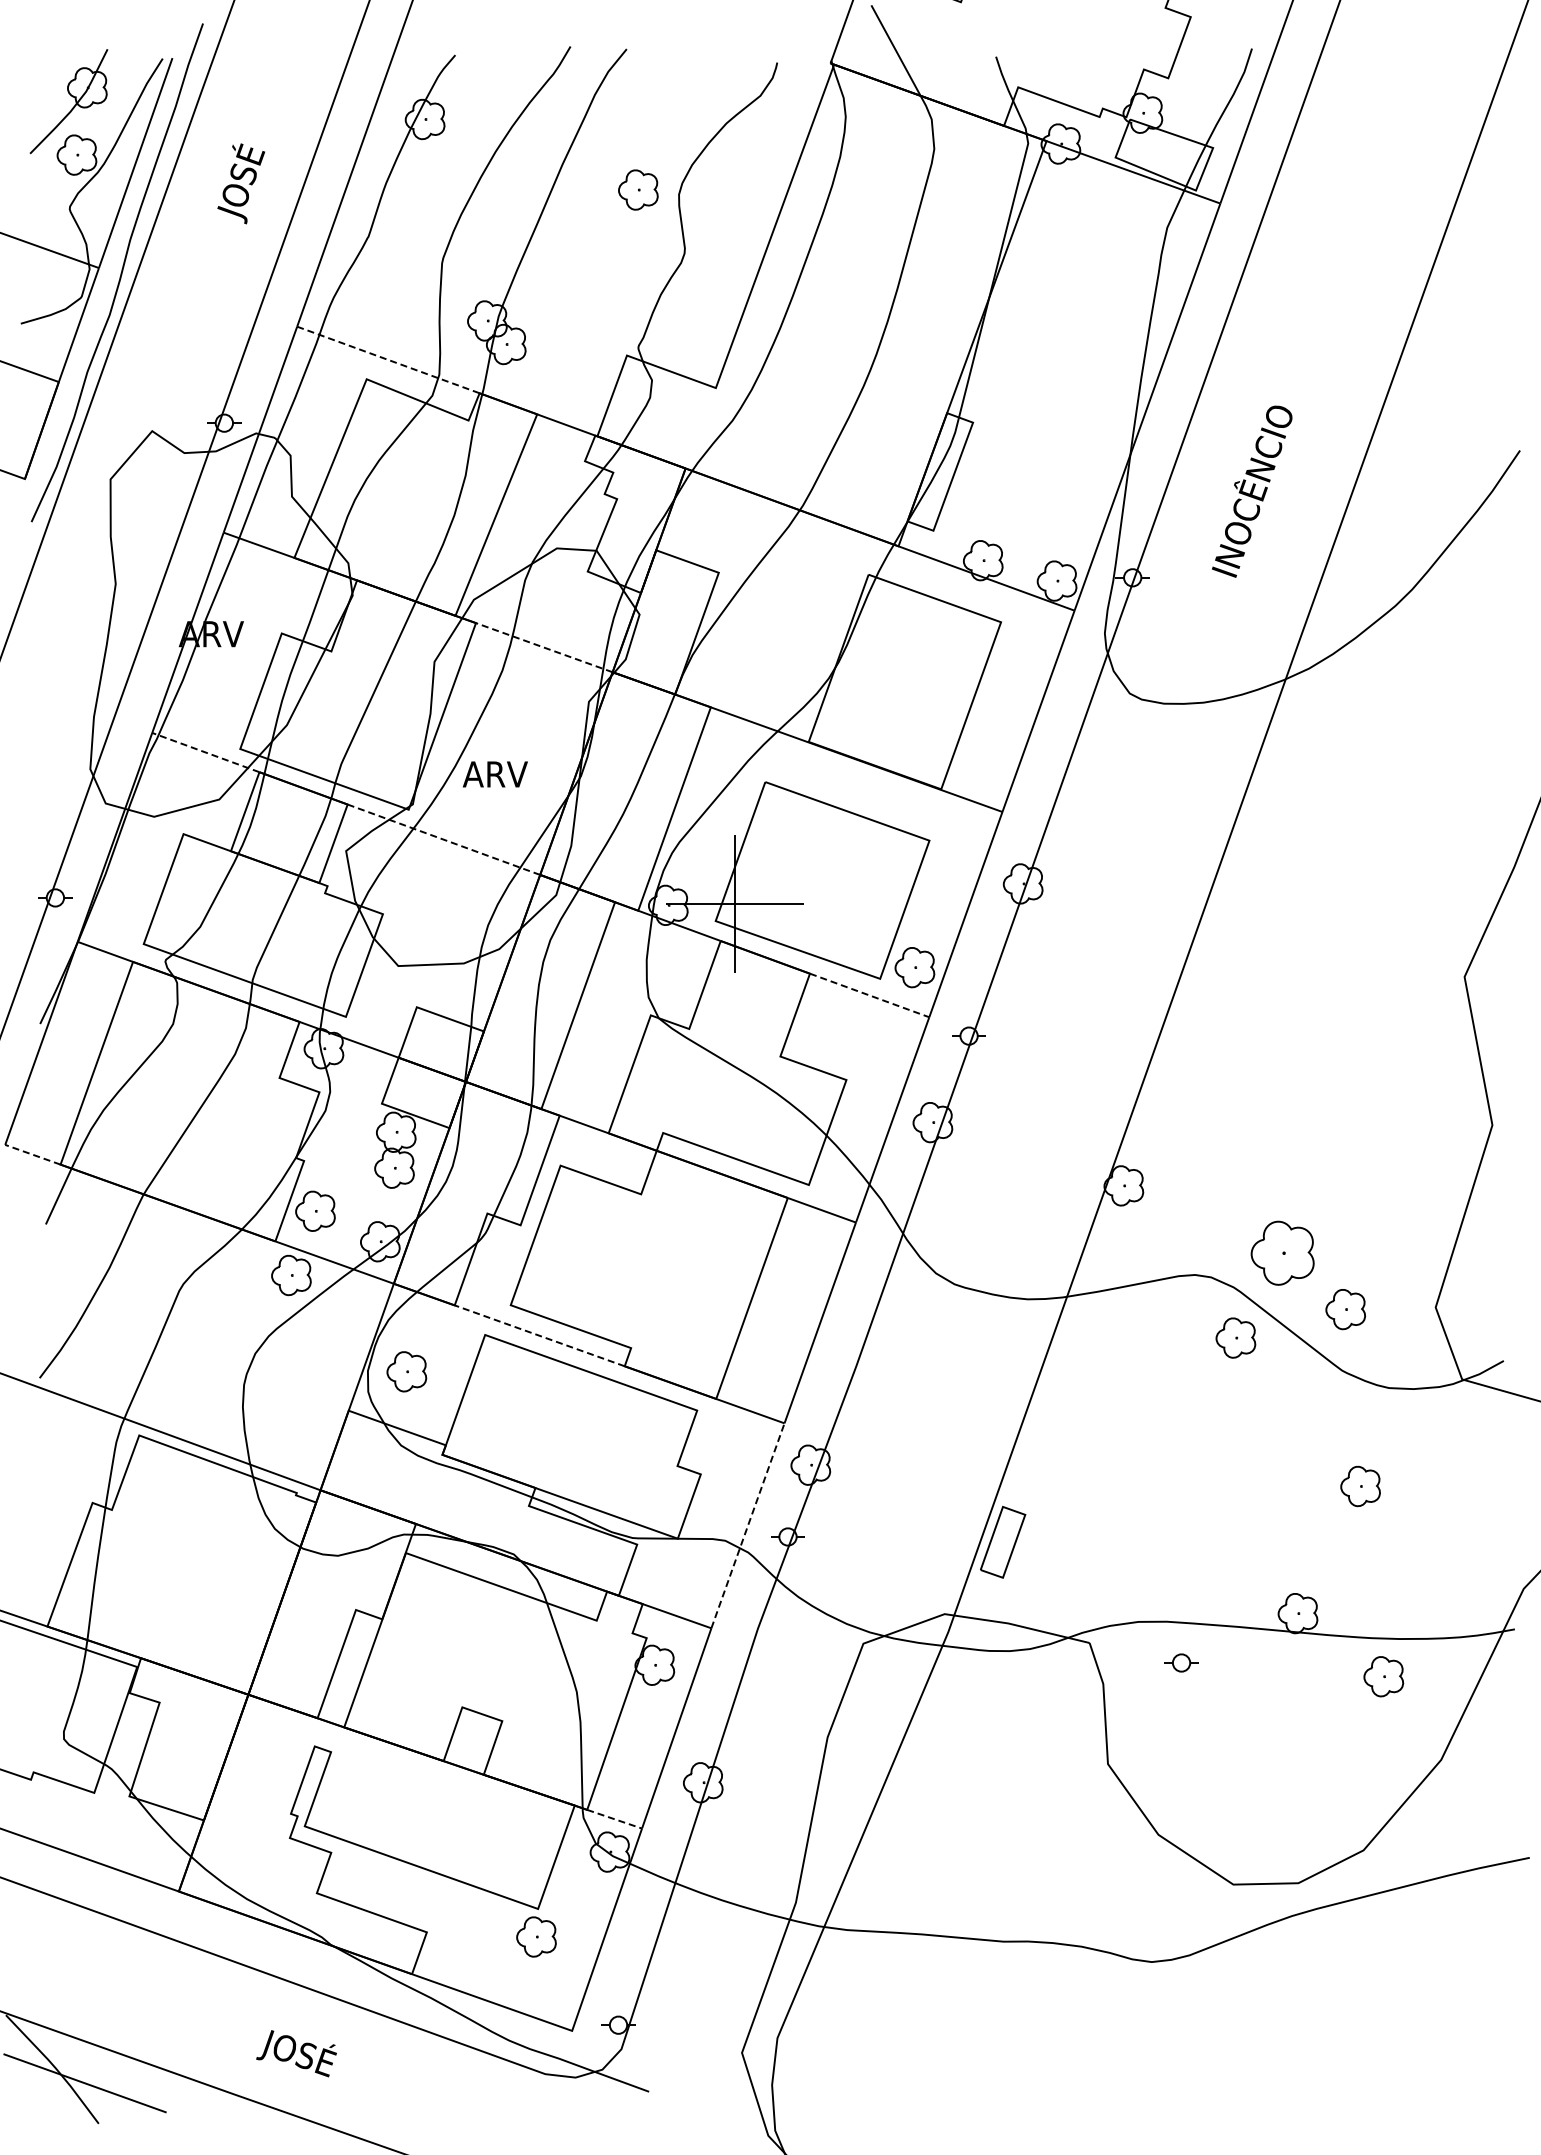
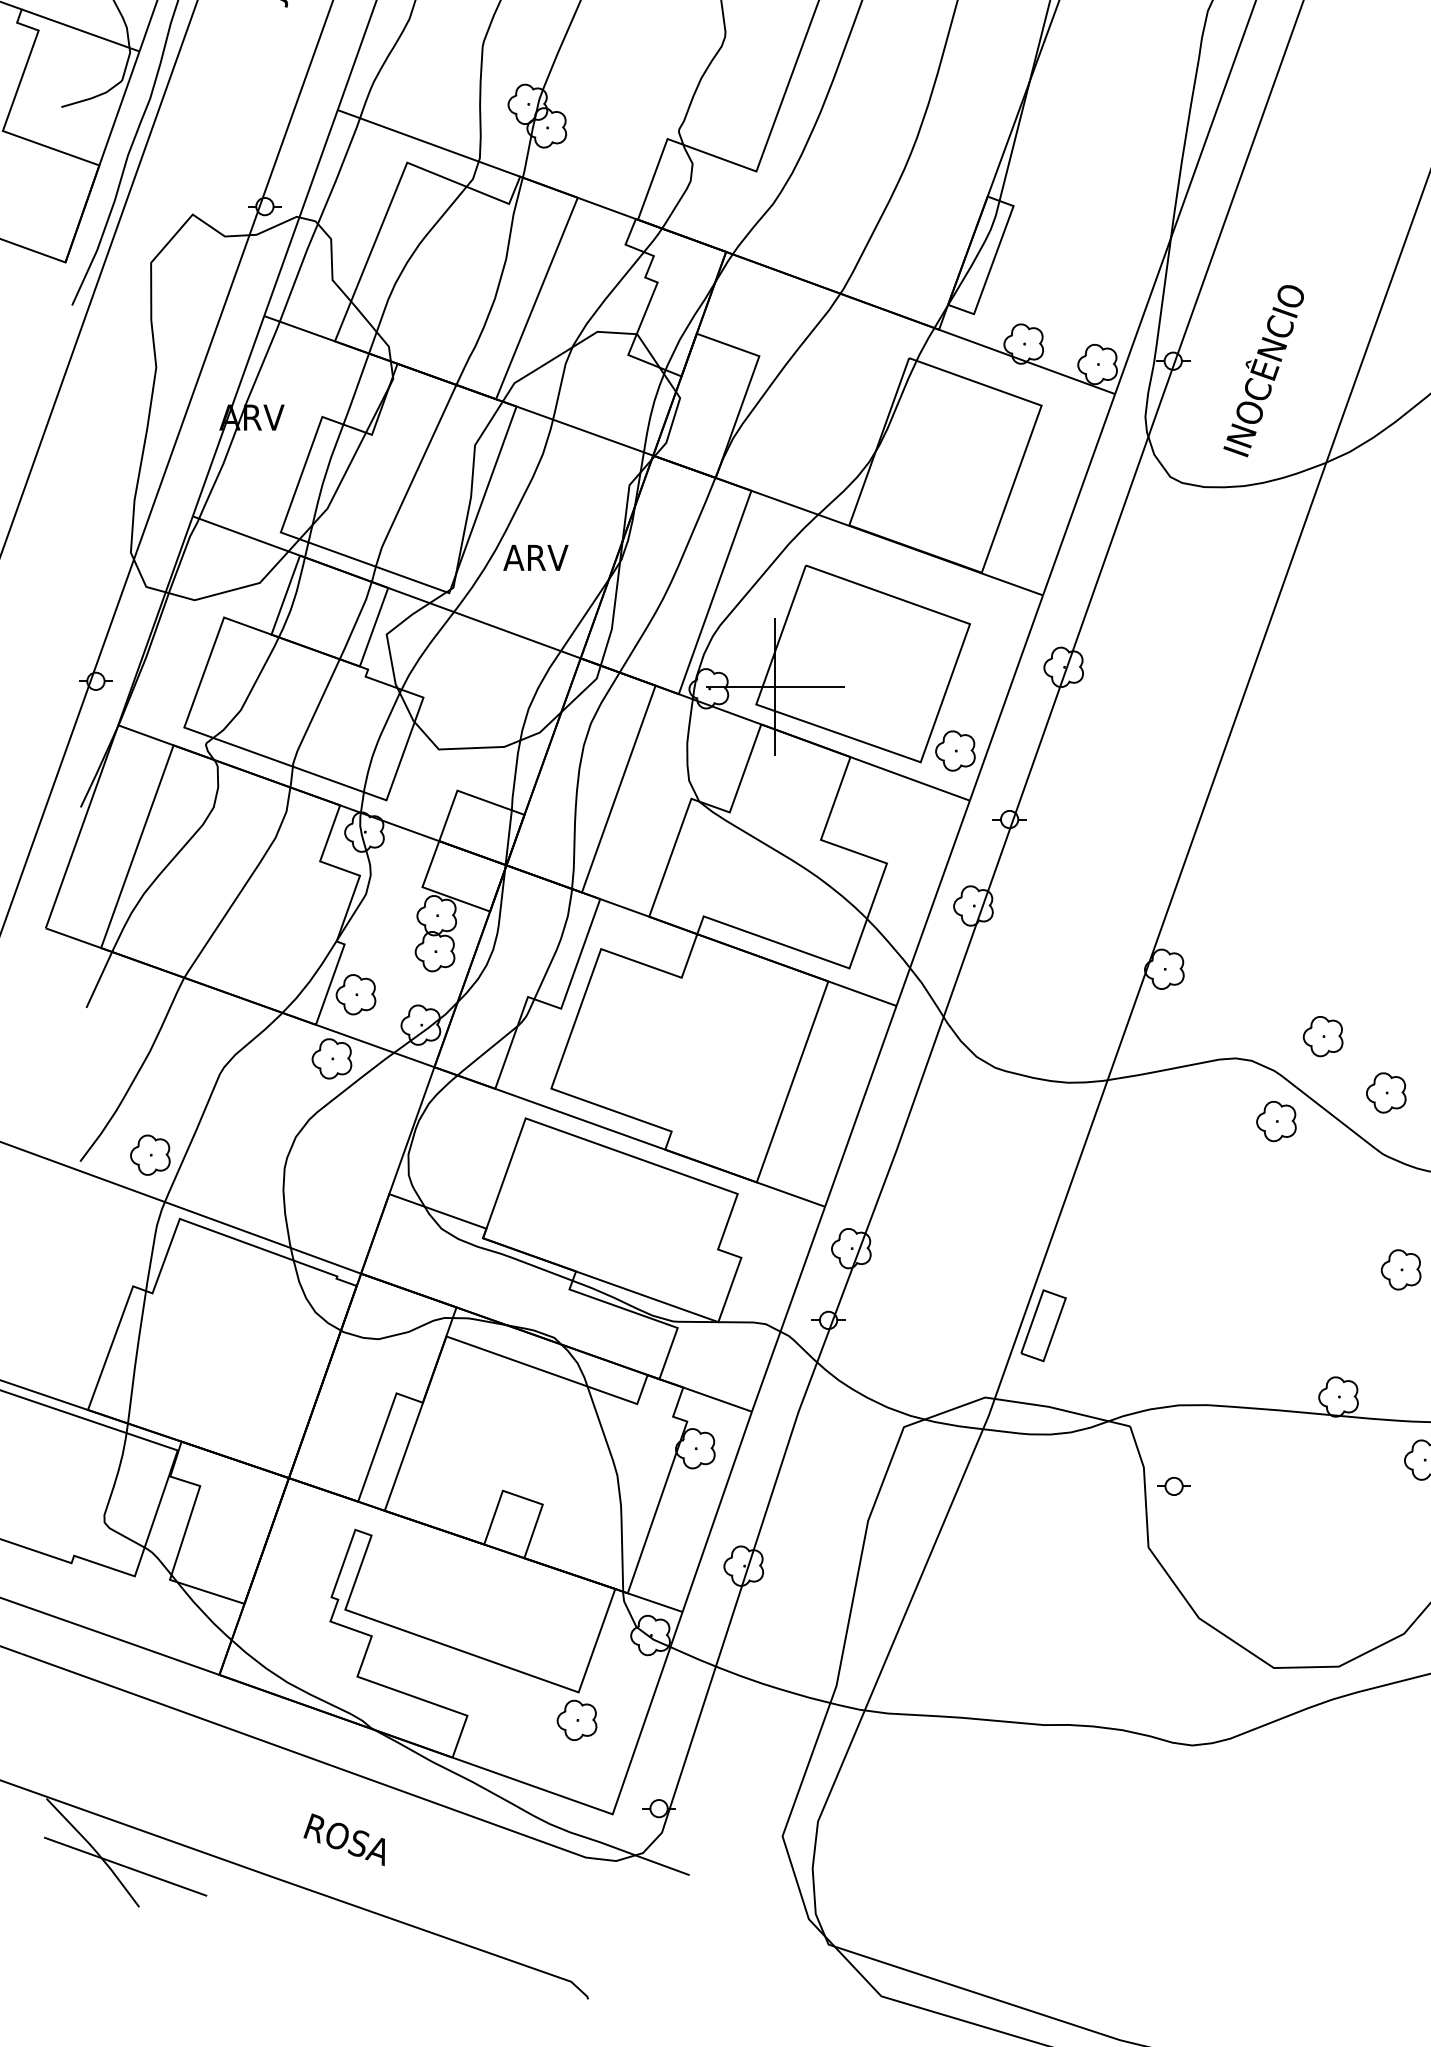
line: (388, 360) -> (429, 143), dashed -> solid
text: (1252, 491) -> (1264, 370), moved
line: (544, 647) -> (585, 430), dashed -> solid
line: (205, 752) -> (246, 535), dashed -> solid
line: (443, 839) -> (484, 622), dashed -> solid
line: (869, 995) -> (910, 778), dashed -> solid
line: (32, 1154) -> (73, 937), dashed -> solid
part: (1282, 1252) -> (1323, 1035), size x0.62
line: (539, 1335) -> (580, 1118), dashed -> solid
part: (406, 1371) -> (150, 1154), moved
line: (747, 1525) -> (788, 1308), dashed -> solid
part: (1181, 1662) -> (1174, 1485), moved
line: (614, 1819) -> (655, 1602), dashed -> solid
text: (300, 2056) -> (341, 1839), JOSÉ -> ROSA

